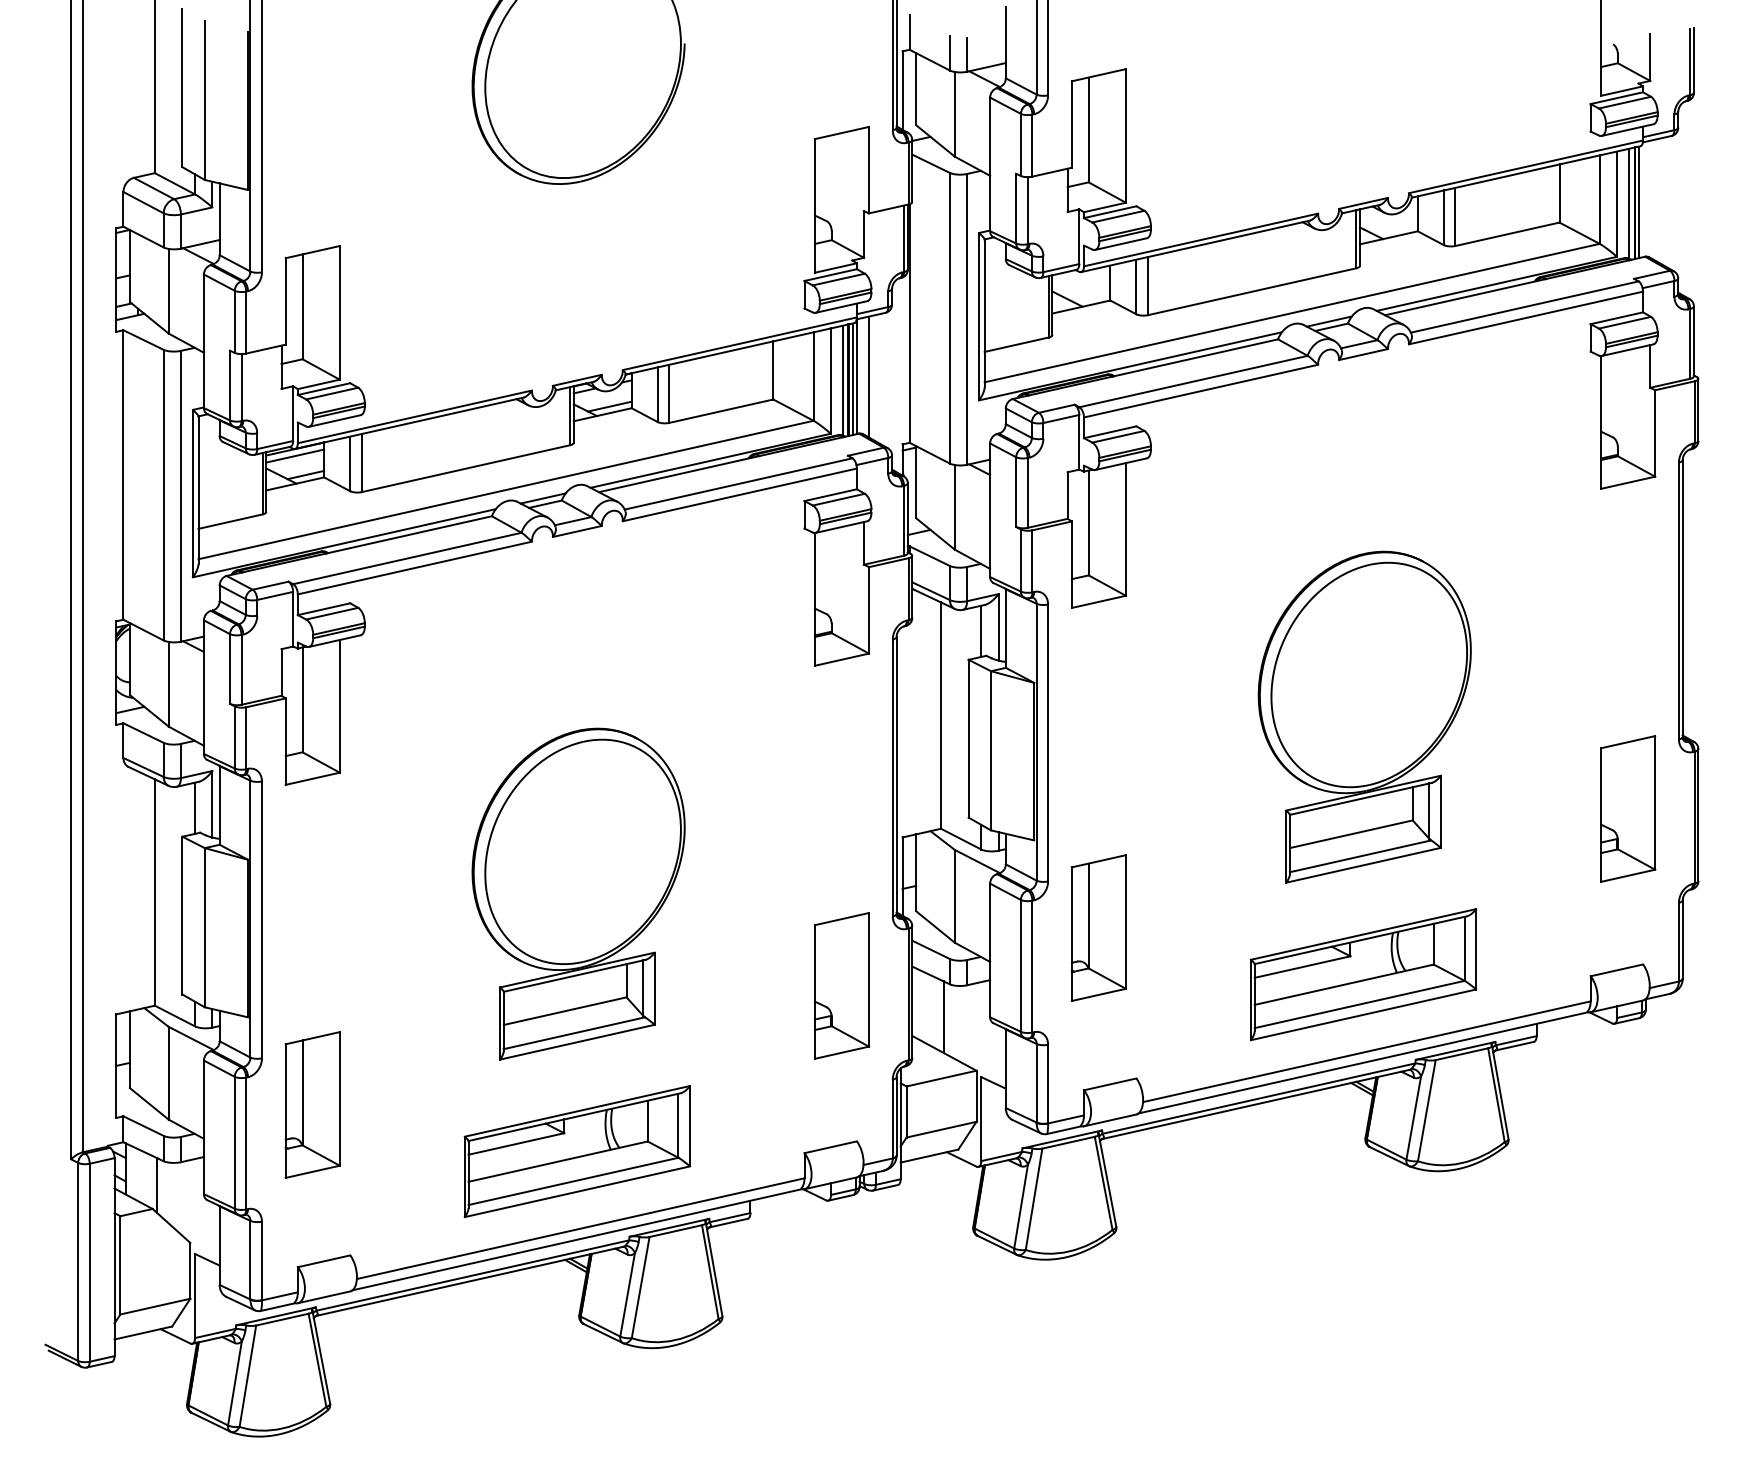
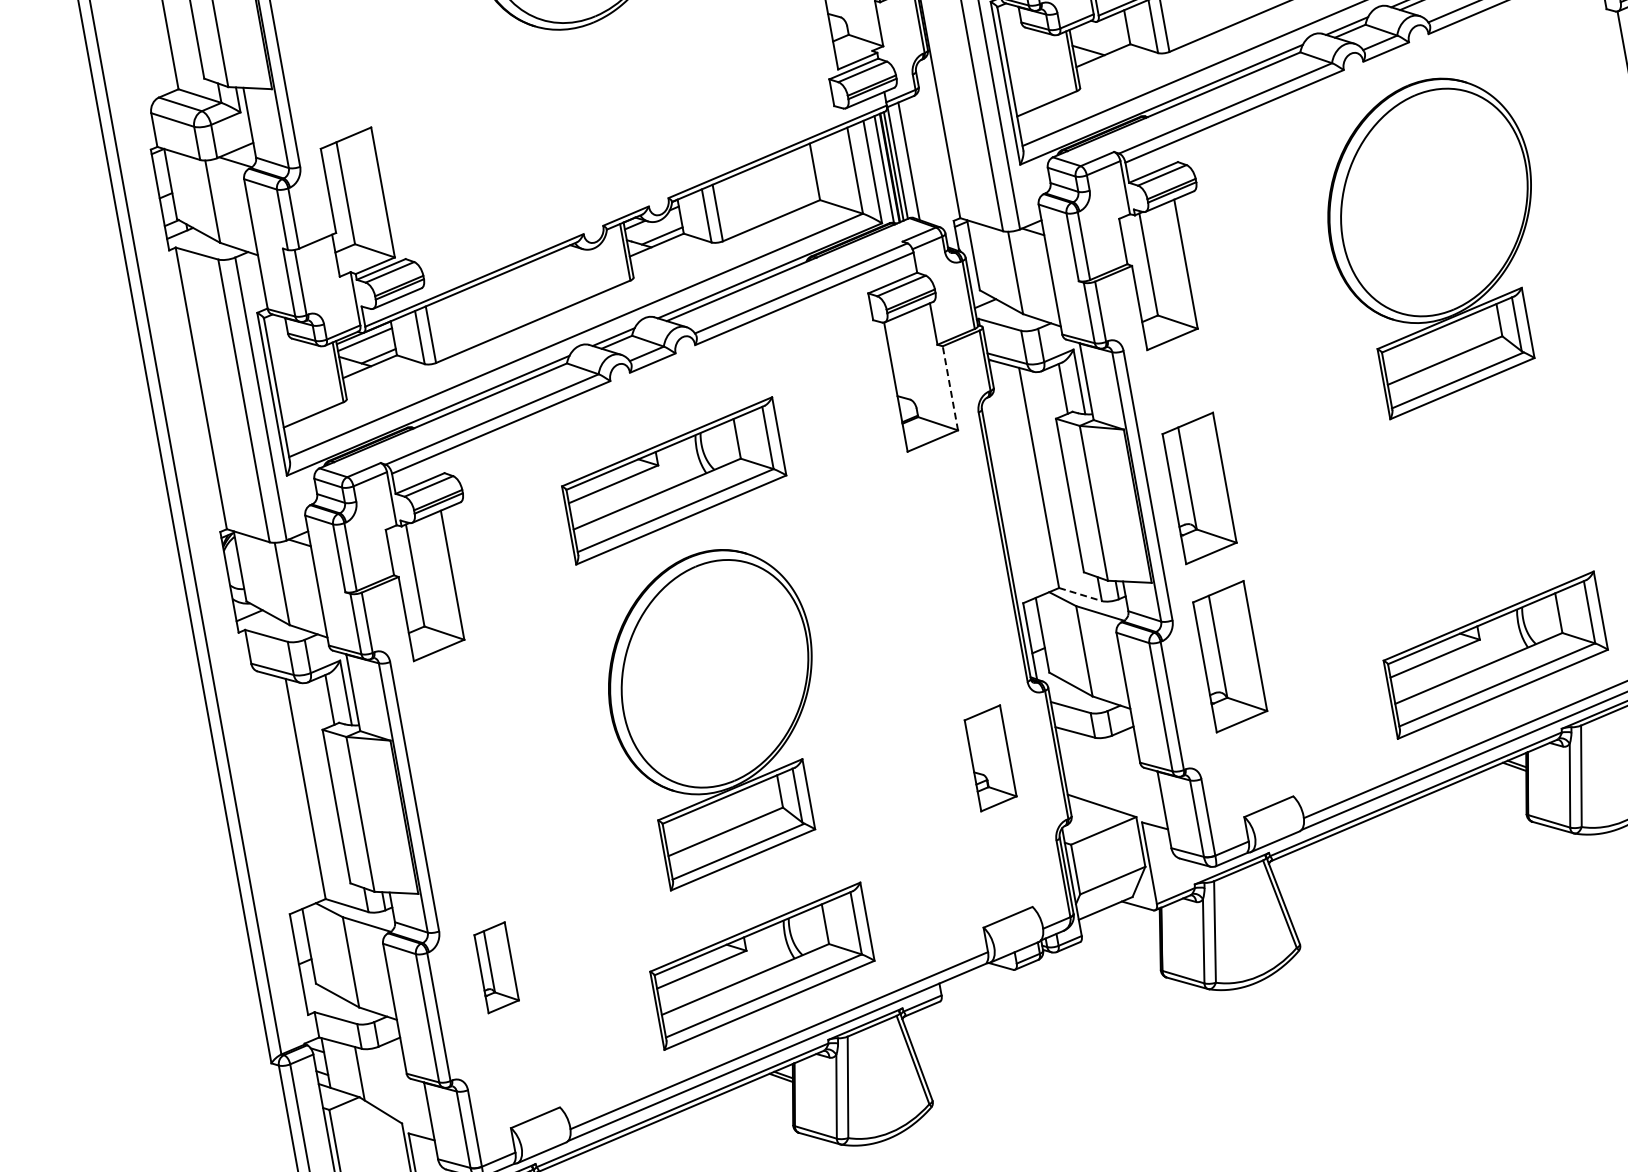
line: (869, 609) -> (950, 387), solid -> dashed
part: (576, 652) -> (673, 481), added
part: (1364, 716) -> (1437, 243), moved
part: (1098, 754) -> (1199, 487), added
line: (961, 839) -> (1080, 594), solid -> dashed
part: (842, 985) -> (990, 757), size x0.7
line: (943, 1016) -> (1094, 770), removed
part: (312, 1104) -> (496, 967), size x0.6

